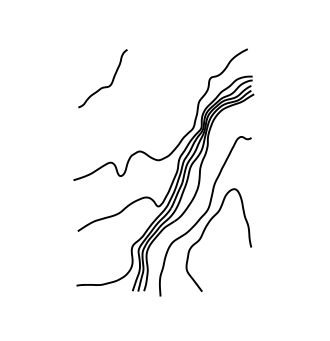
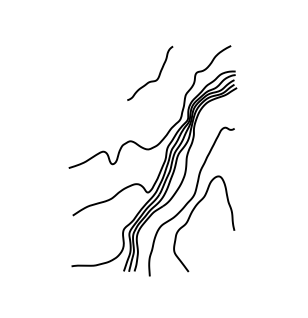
curve: (103, 86) -> (150, 80), moved

